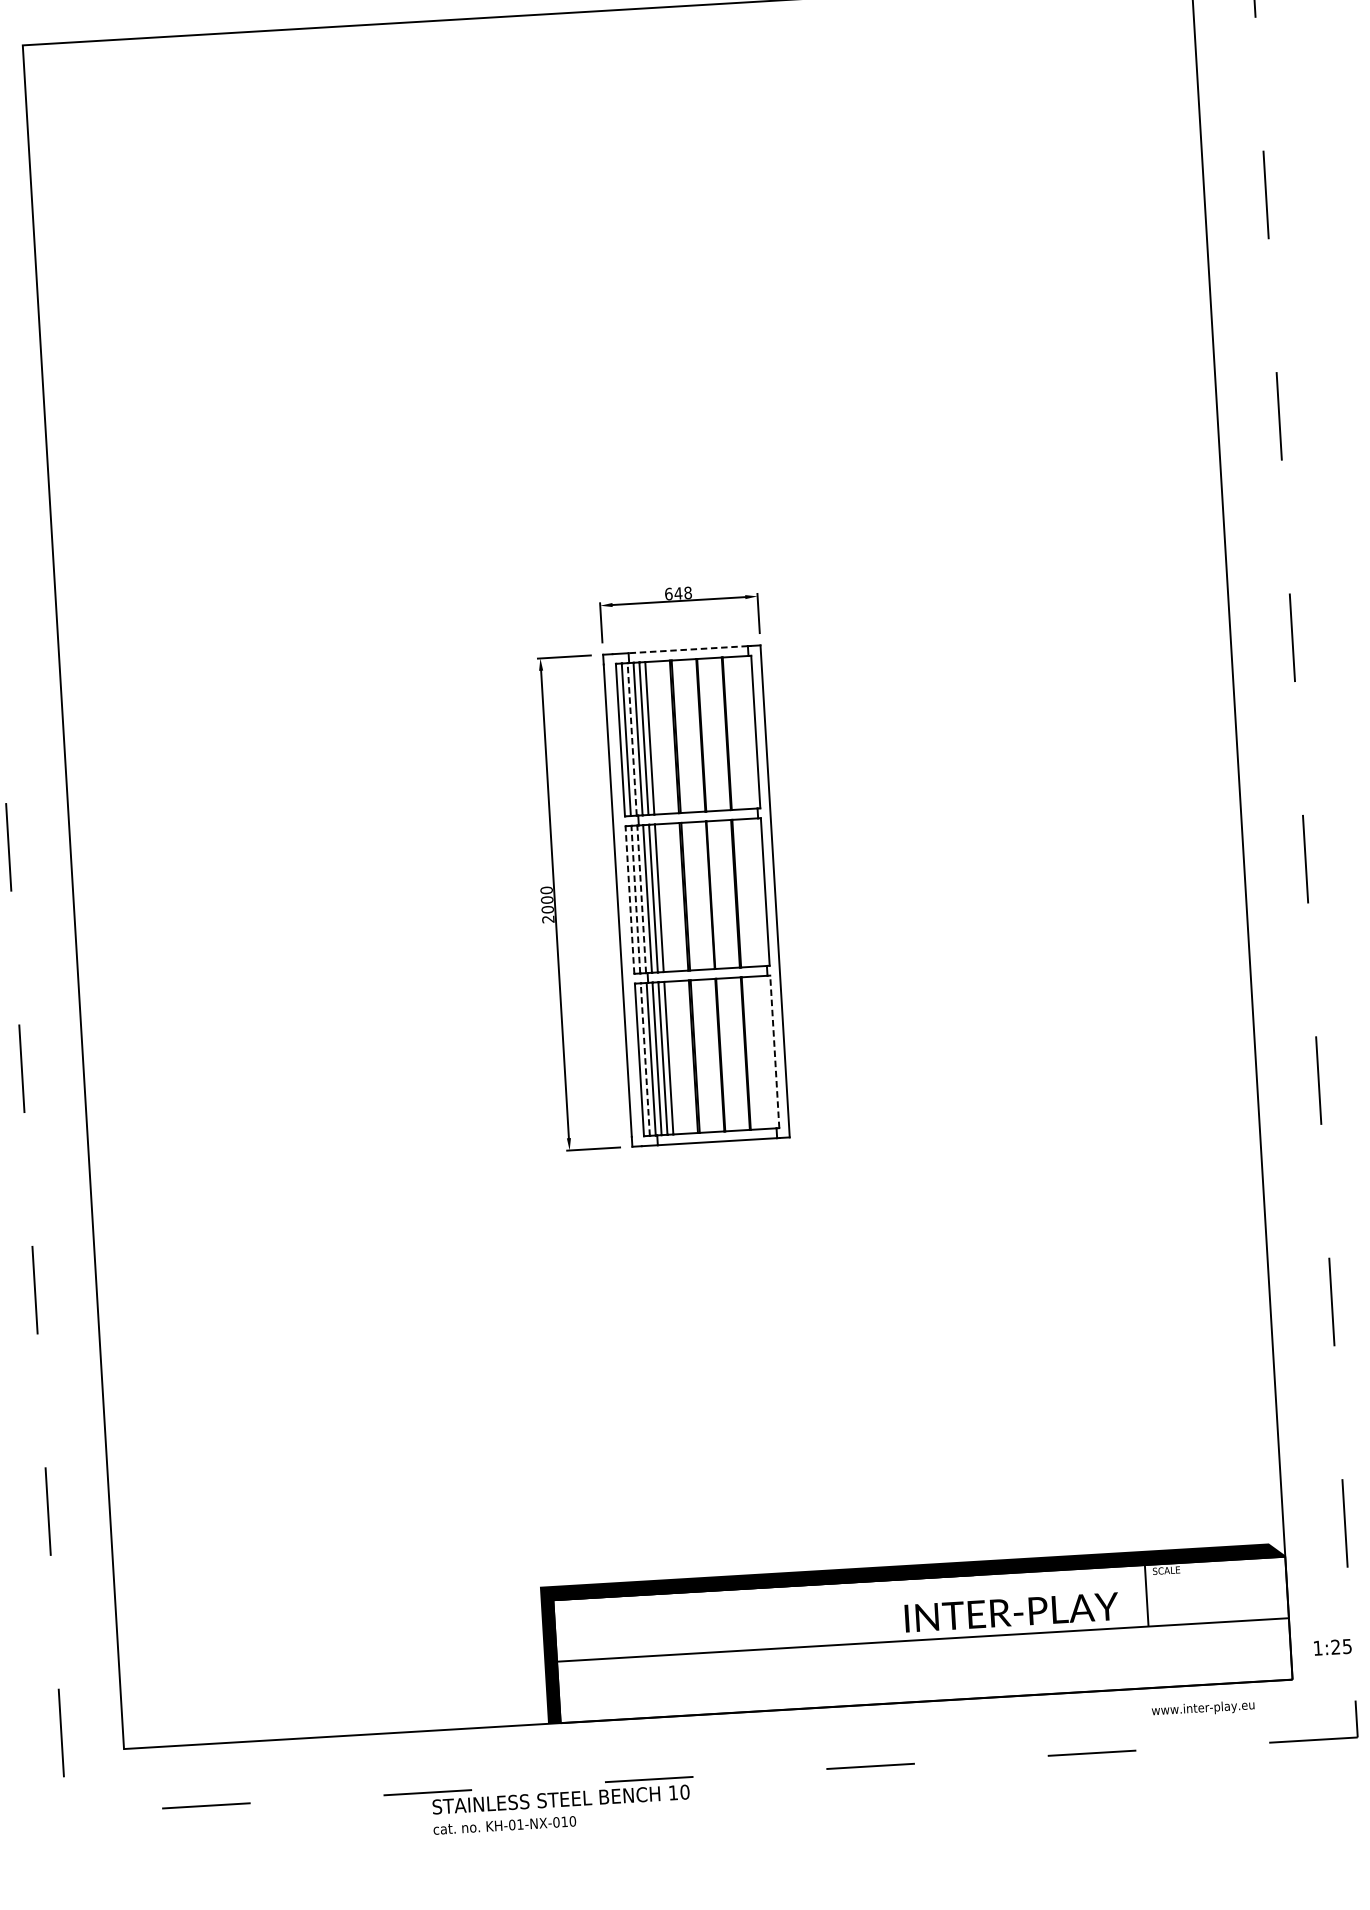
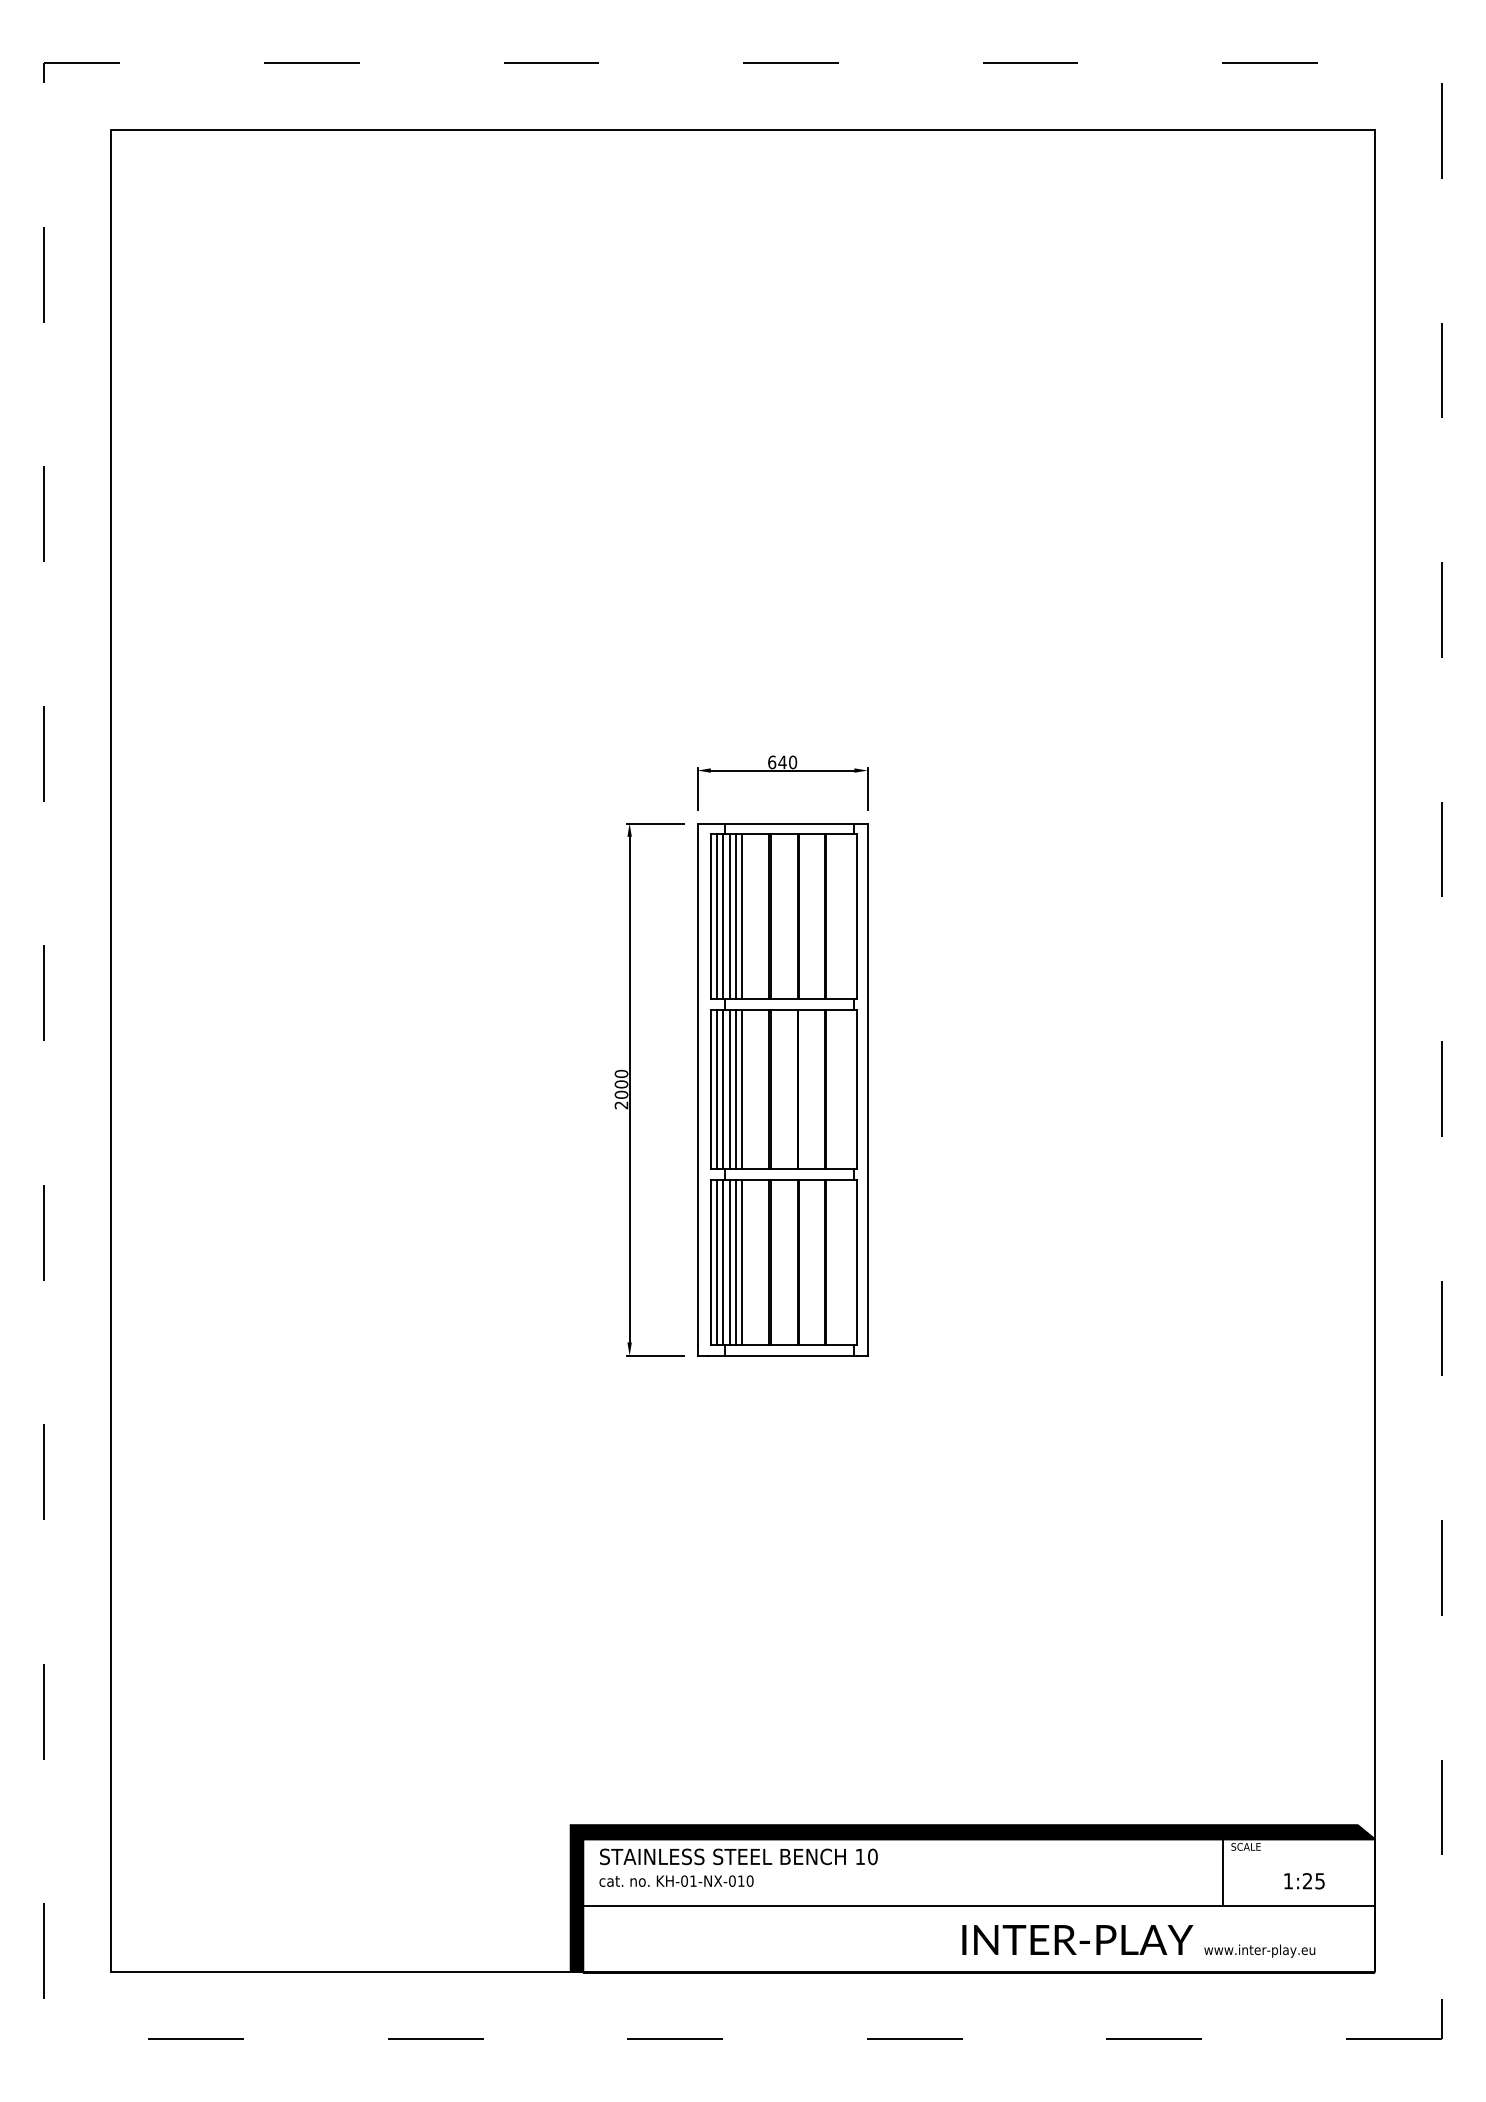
text: (688, 592) -> (793, 761), 648 -> 640
line: (688, 649) -> (789, 823), dashed -> solid
line: (632, 739) -> (723, 916), dashed -> solid
line: (629, 899) -> (710, 1089), dashed -> solid
line: (636, 899) -> (717, 1089), dashed -> solid
line: (641, 899) -> (723, 1089), dashed -> solid
line: (775, 1051) -> (857, 1262), dashed -> solid
line: (645, 1059) -> (717, 1262), dashed -> solid
text: (1011, 1611) -> (1077, 1939), moved
text: (1332, 1647) -> (1304, 1881), moved
text: (1202, 1708) -> (1259, 1950), moved
text: (561, 1809) -> (738, 1867), moved

